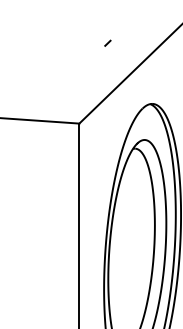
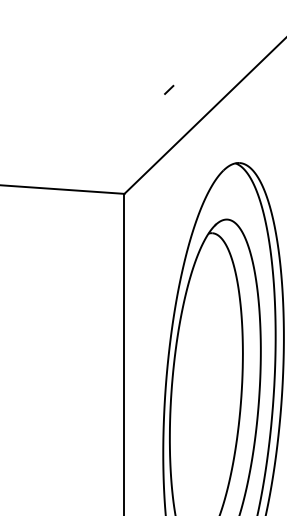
line: (107, 42) -> (168, 88), moved

